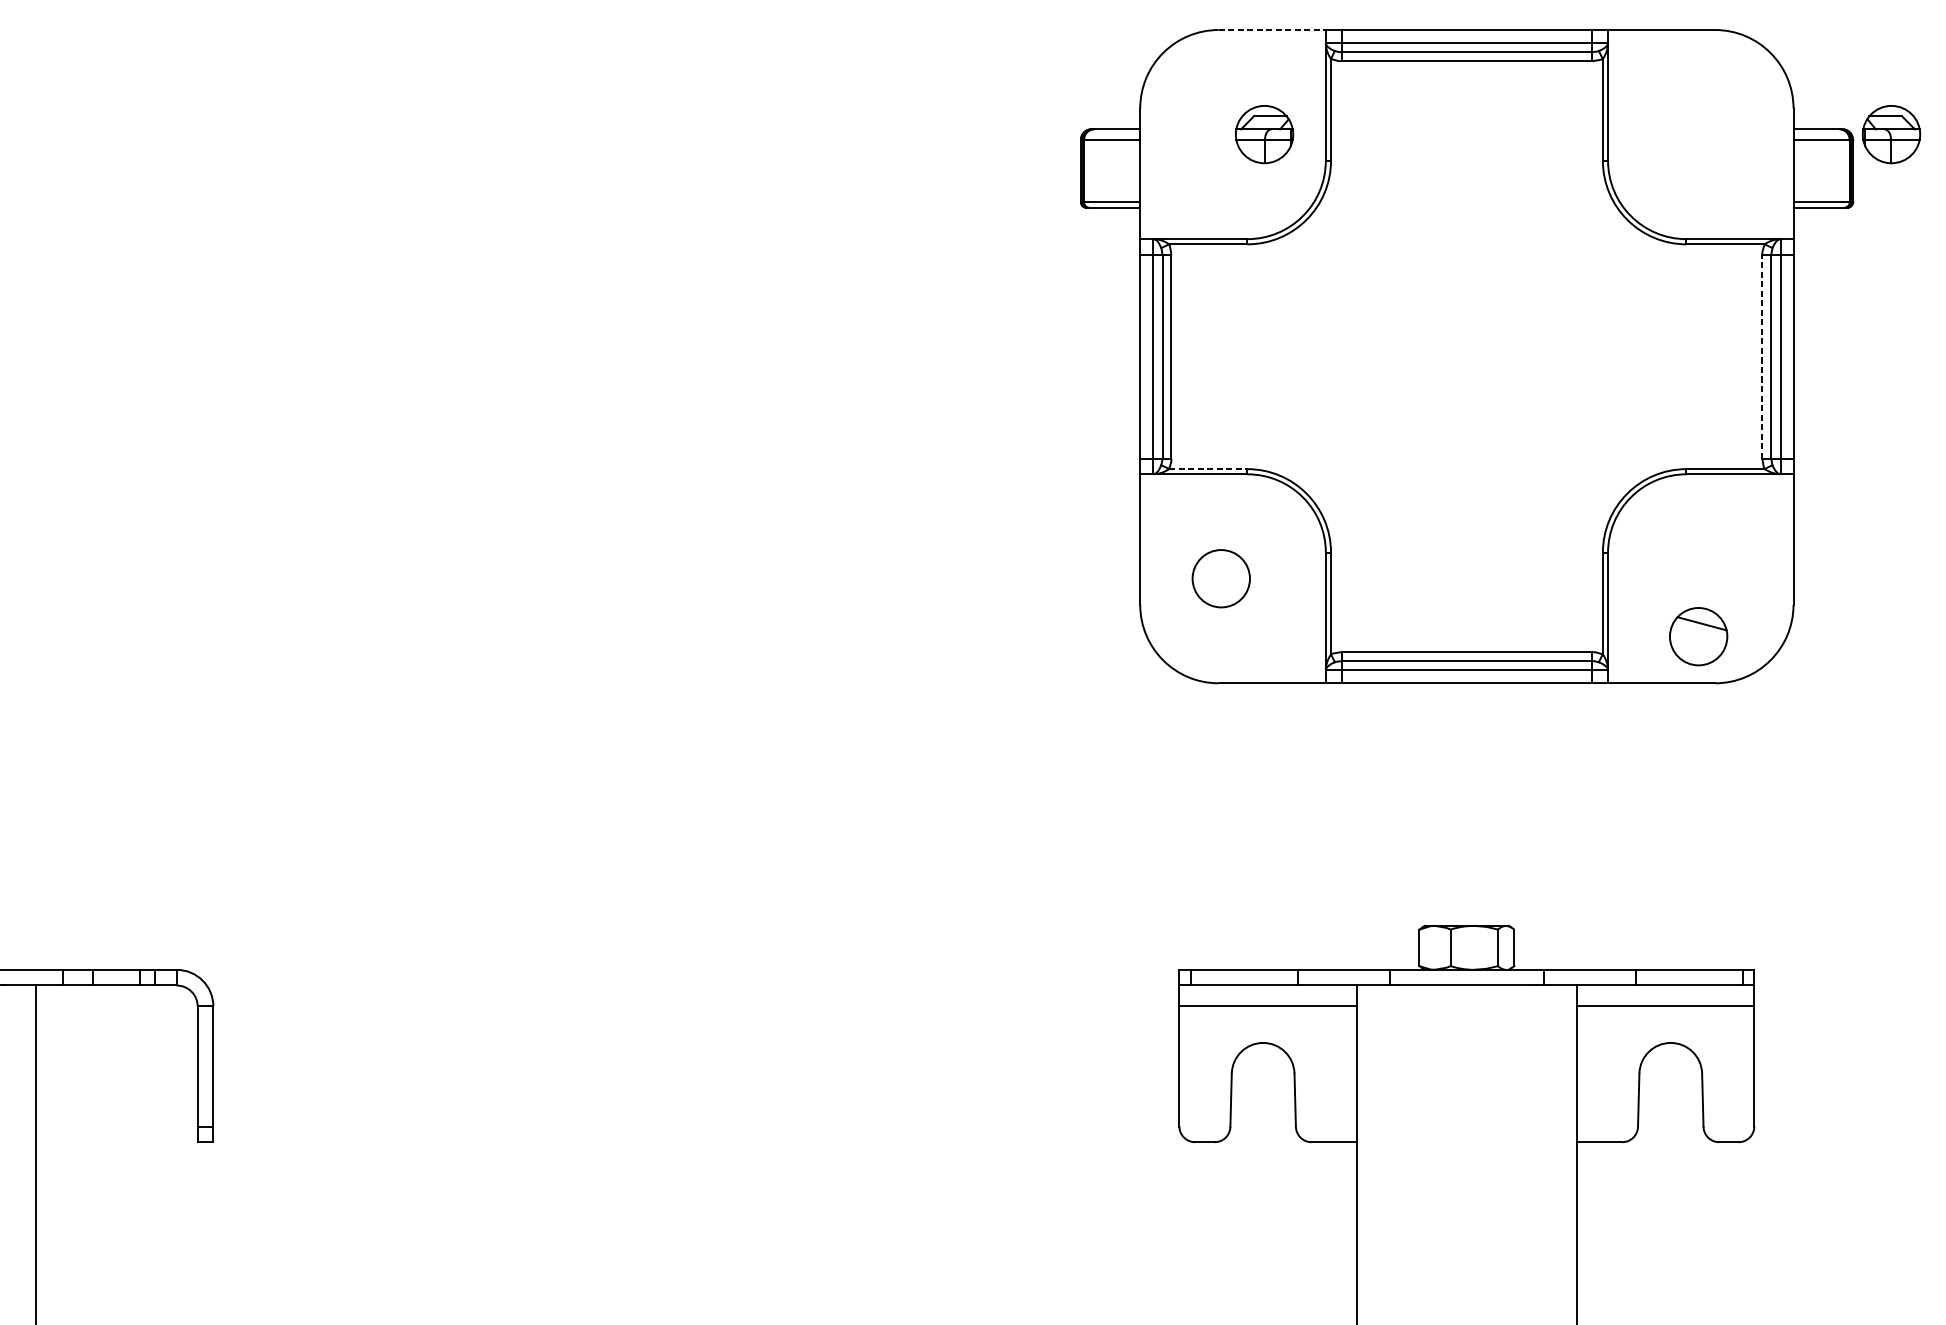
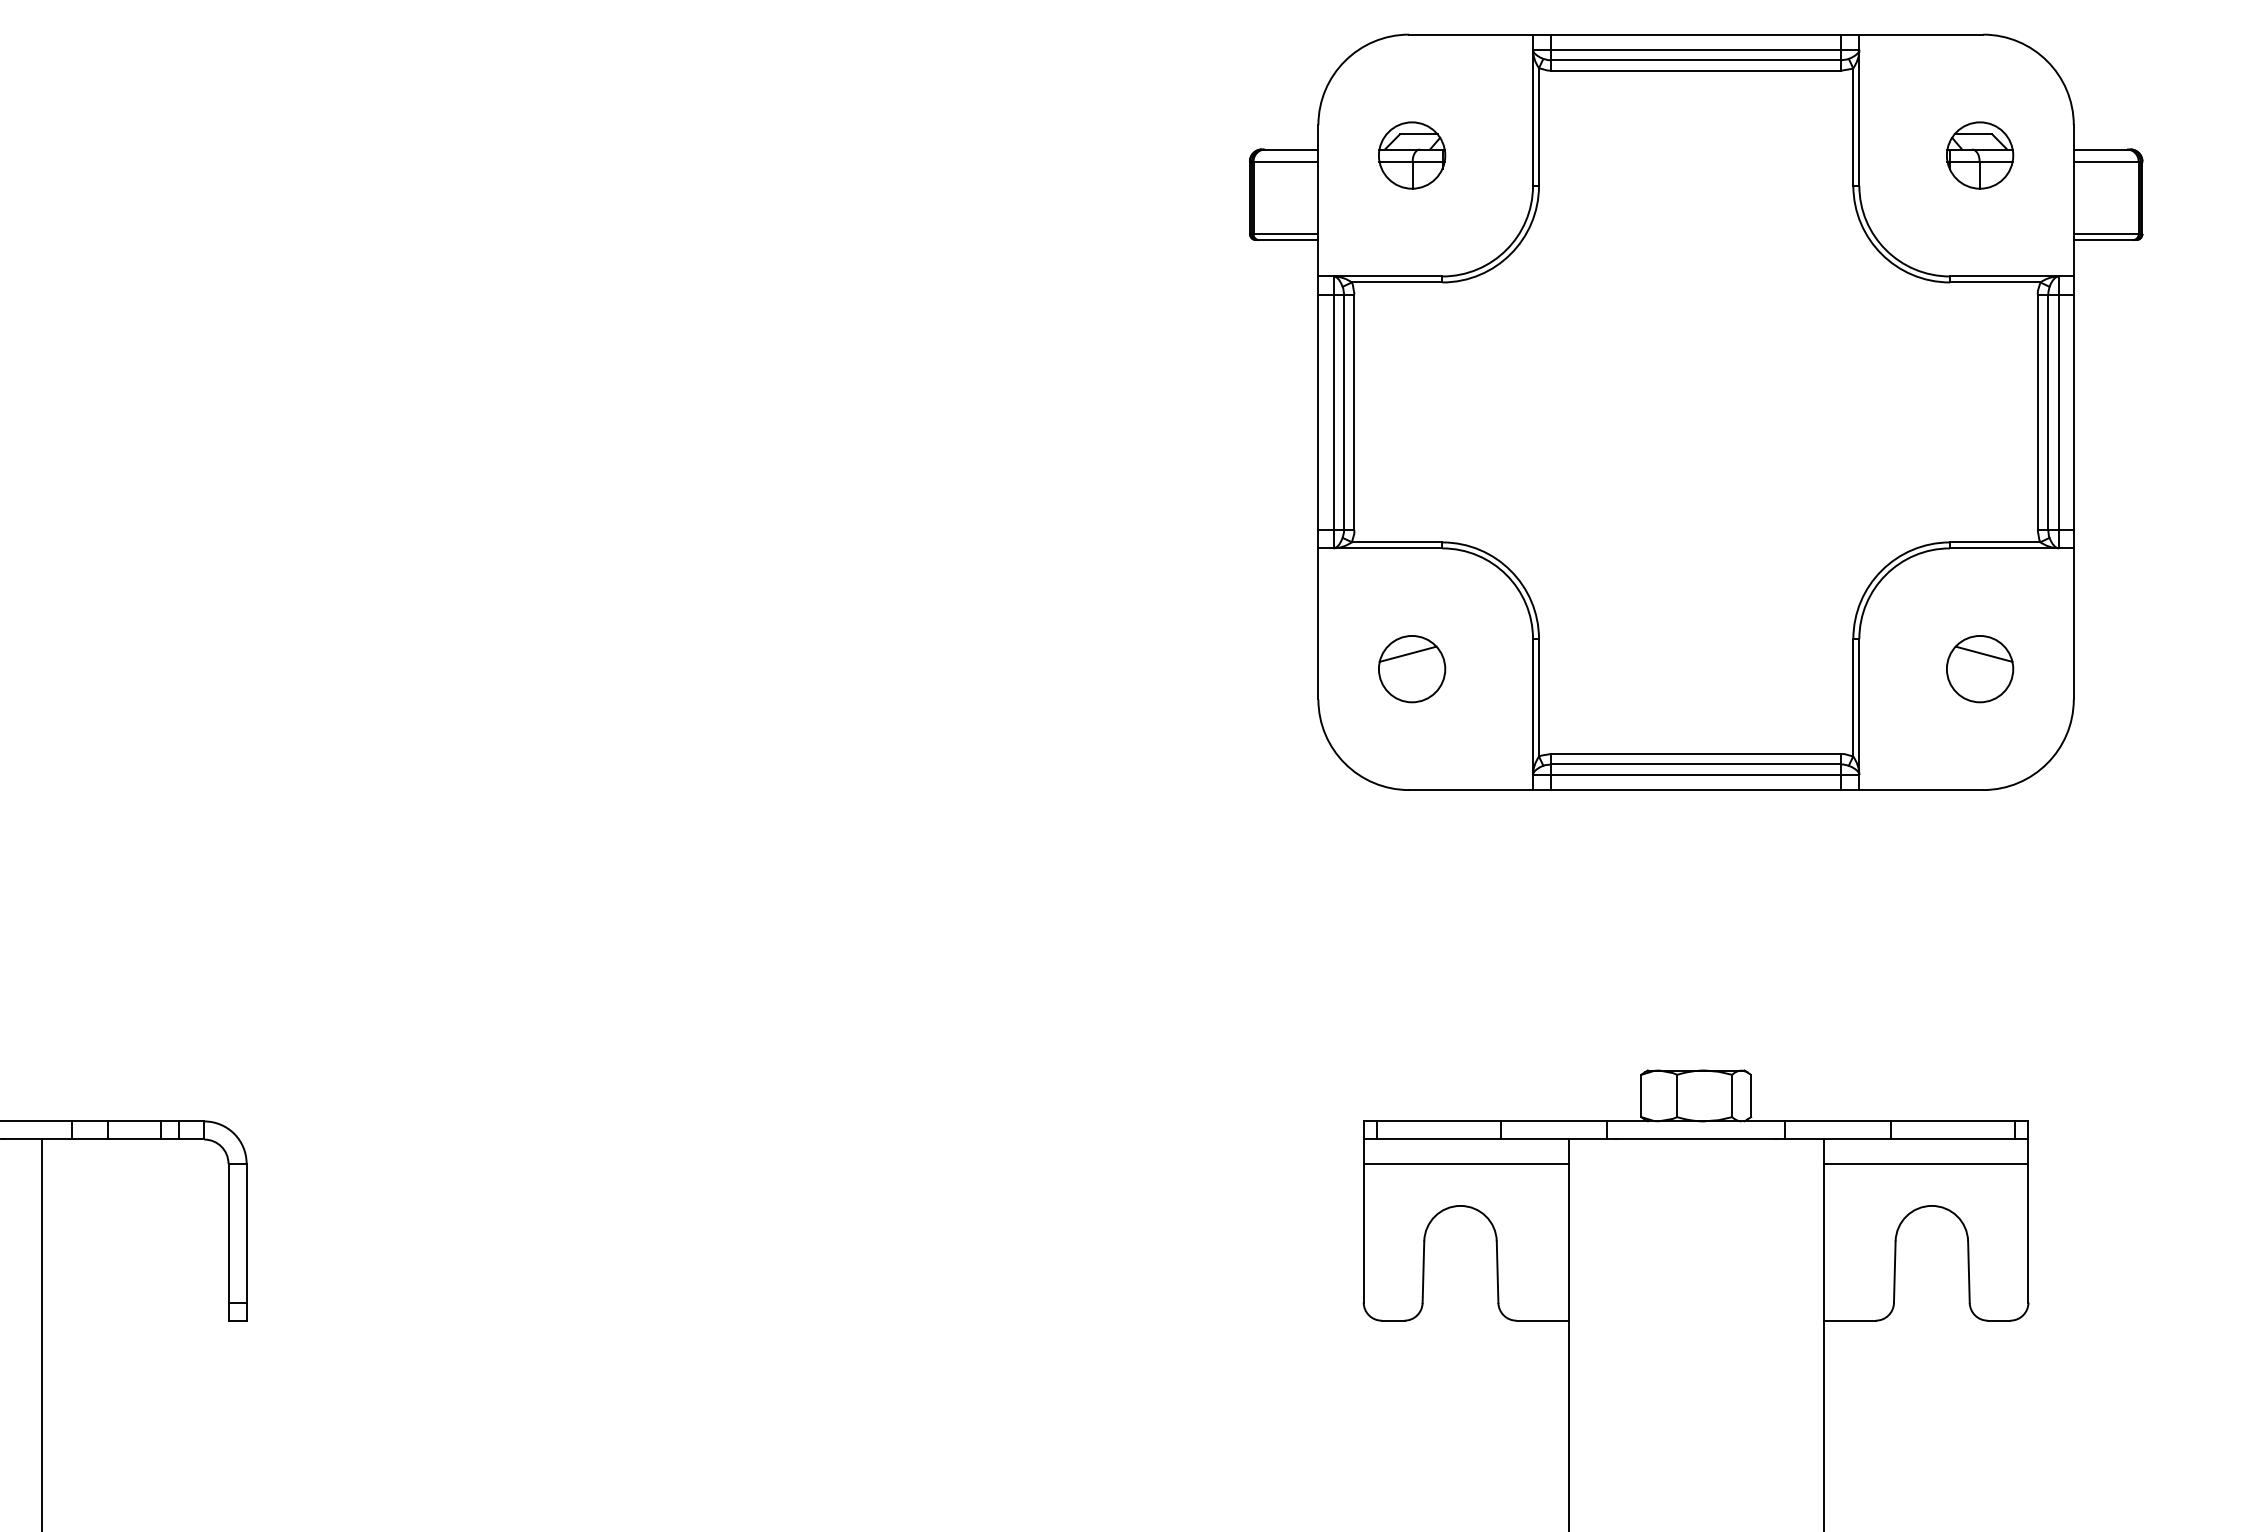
line: (1272, 29) -> (1471, 34), dashed -> solid
part: (1264, 134) -> (1412, 155), moved
part: (1891, 134) -> (1980, 155), moved
line: (1762, 356) -> (2037, 412), dashed -> solid
line: (1208, 469) -> (1397, 542), dashed -> solid
line: (1217, 565) -> (1407, 653), added
part: (1698, 636) -> (1980, 669), moved

